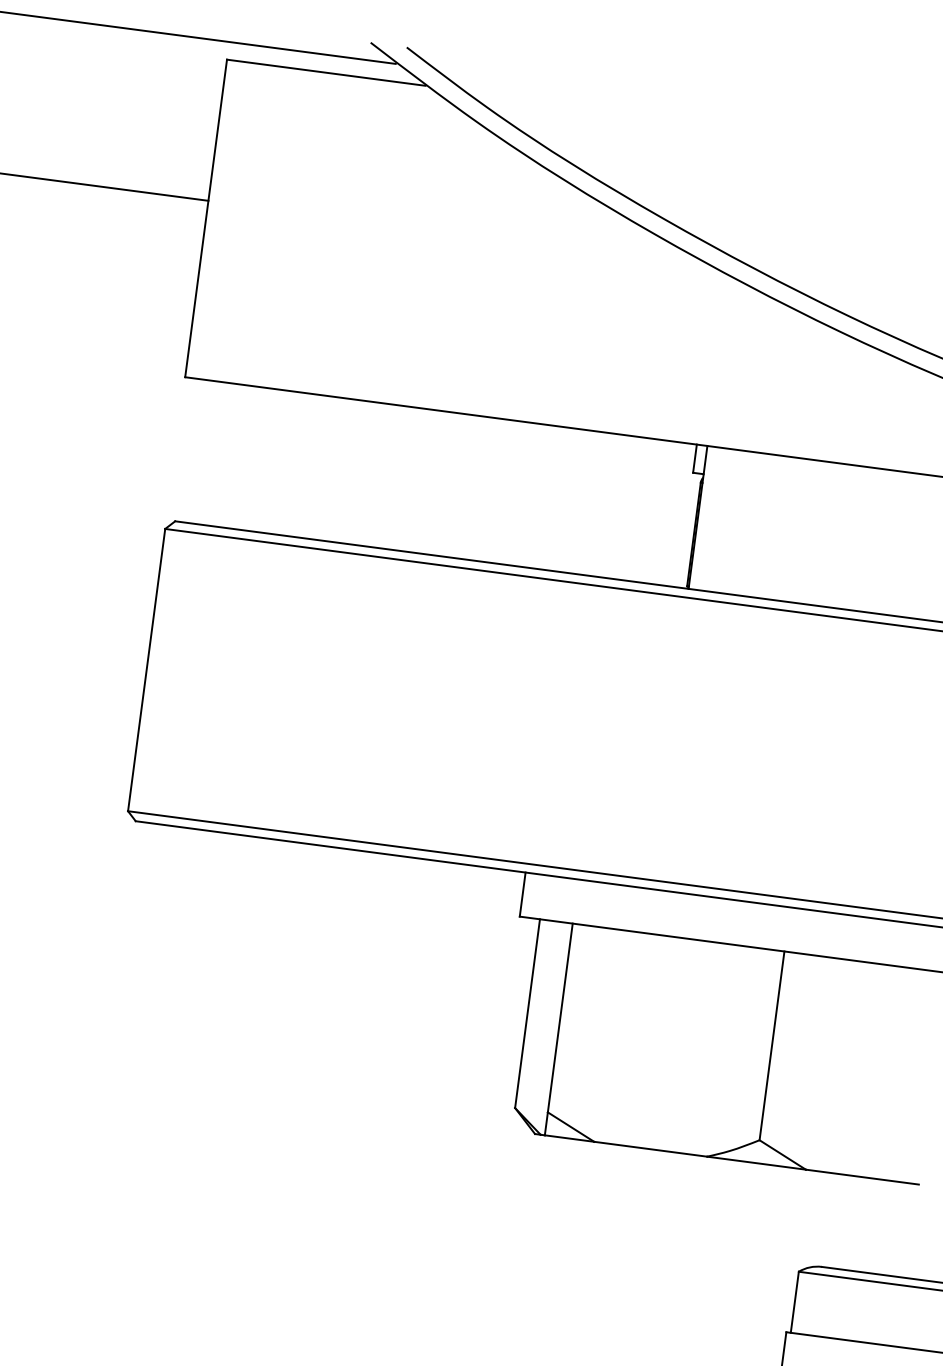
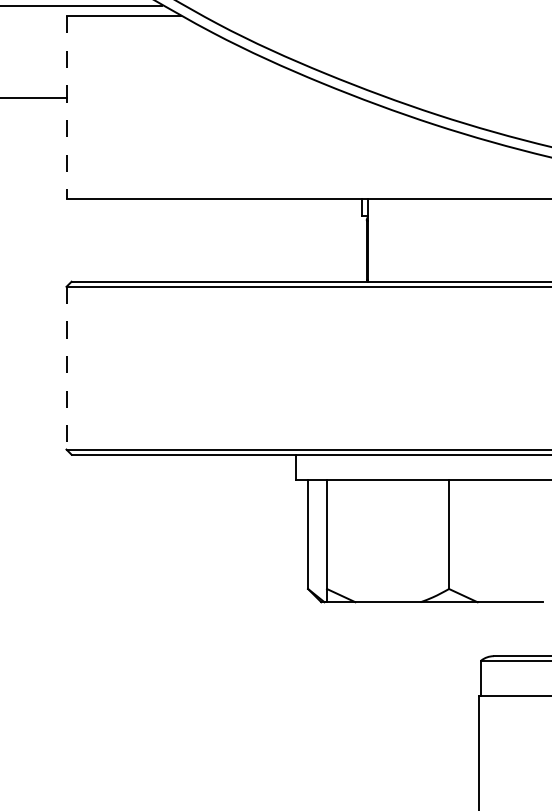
line: (206, 218) -> (66, 107), solid -> dashed
line: (146, 670) -> (66, 368), solid -> dashed

